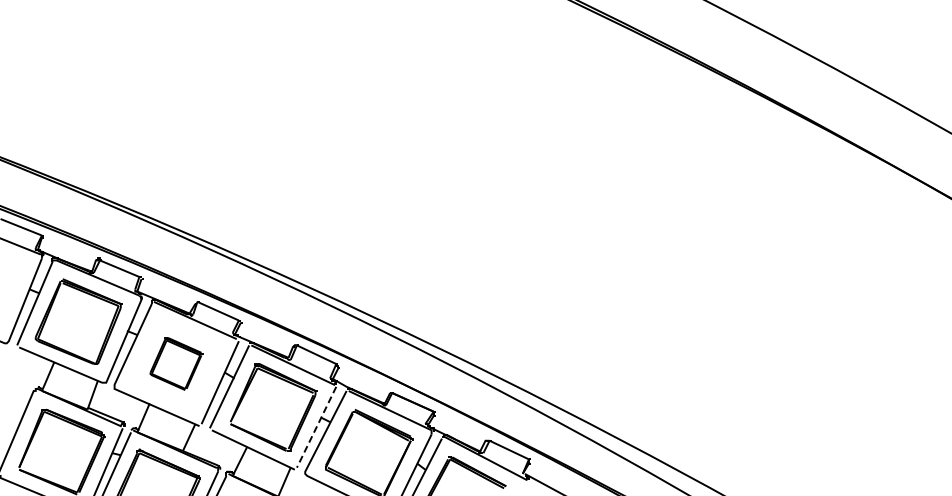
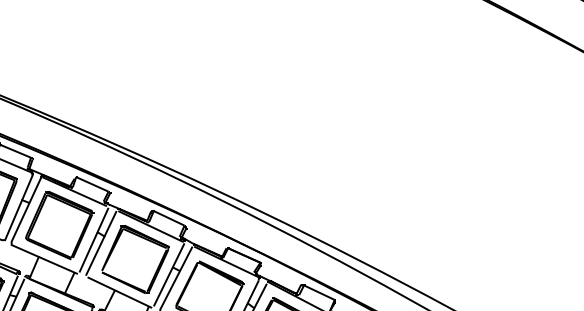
part: (176, 363) -> (59, 225), size x1.67
line: (316, 427) -> (169, 275), dashed -> solid

